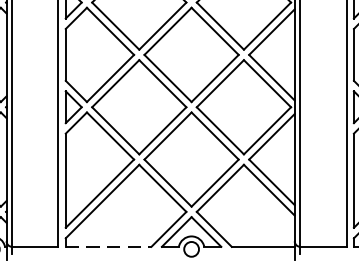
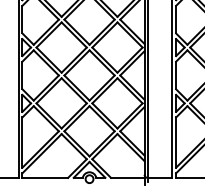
line: (108, 246) -> (45, 177), dashed -> solid

